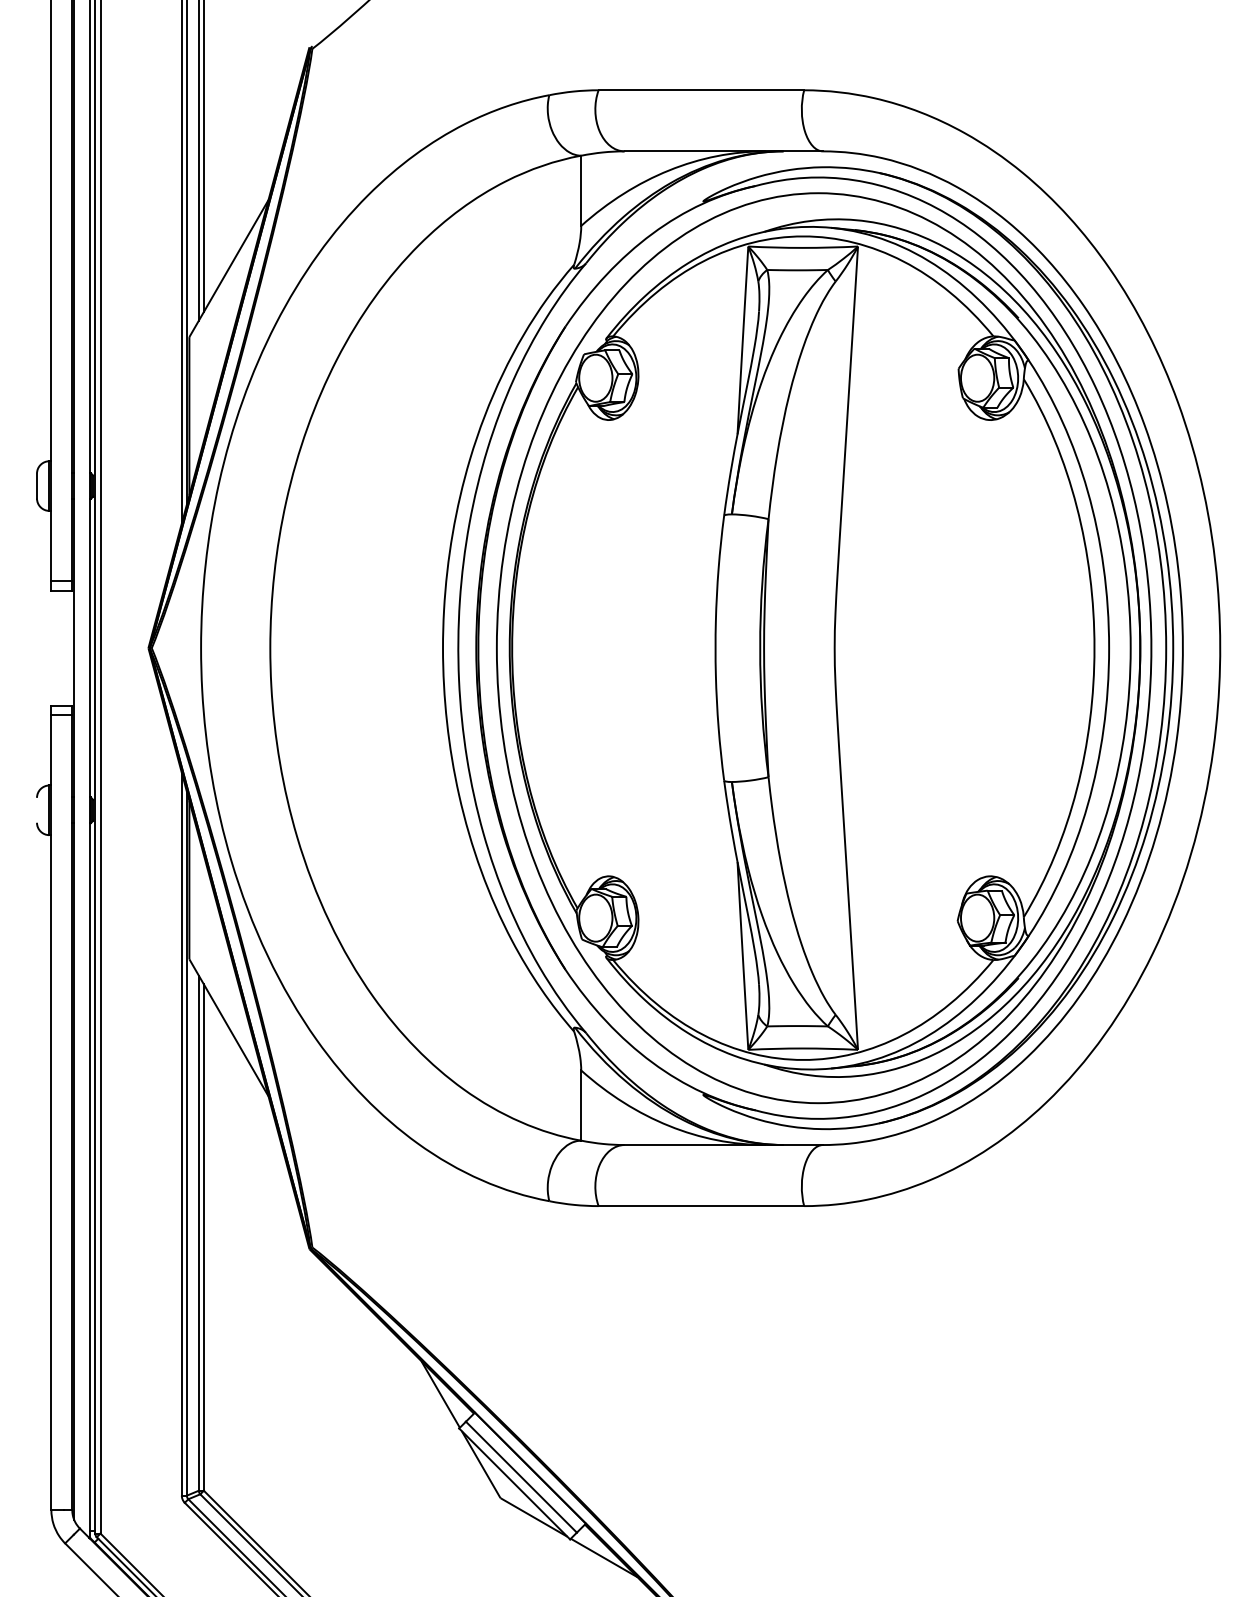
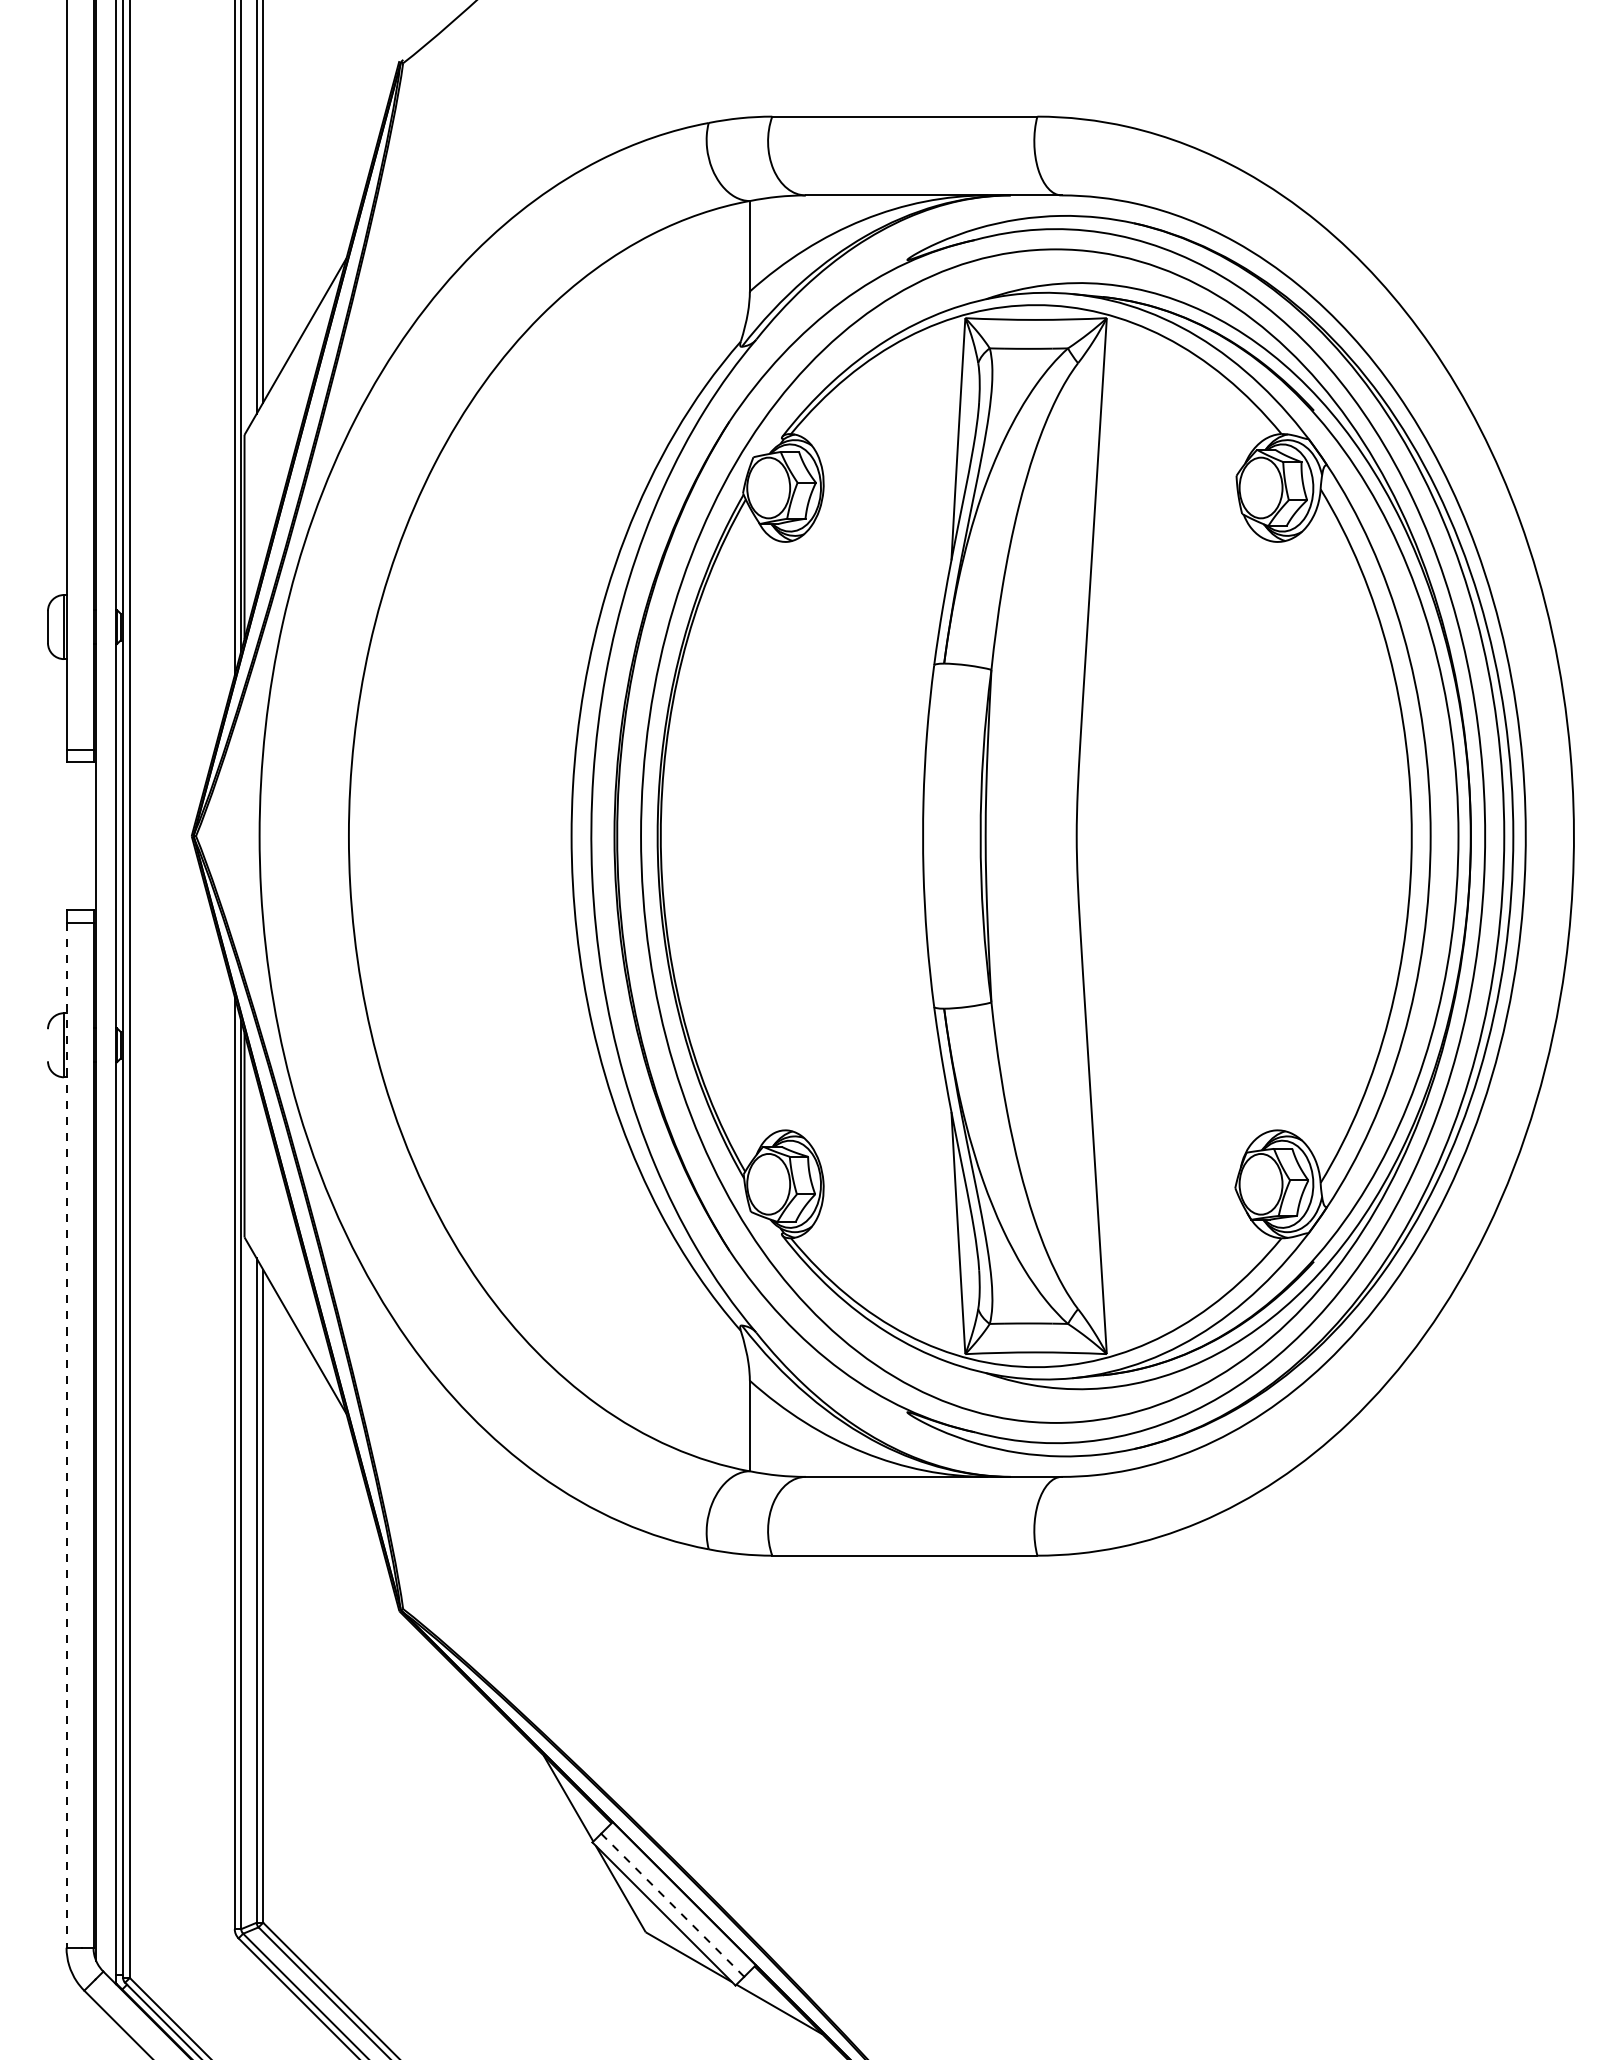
line: (51, 1112) -> (66, 1435), solid -> dashed
line: (521, 1476) -> (672, 1904), solid -> dashed

